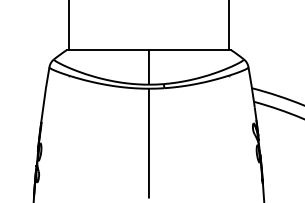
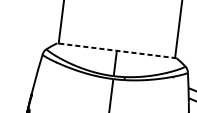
line: (148, 49) -> (116, 50), solid -> dashed

